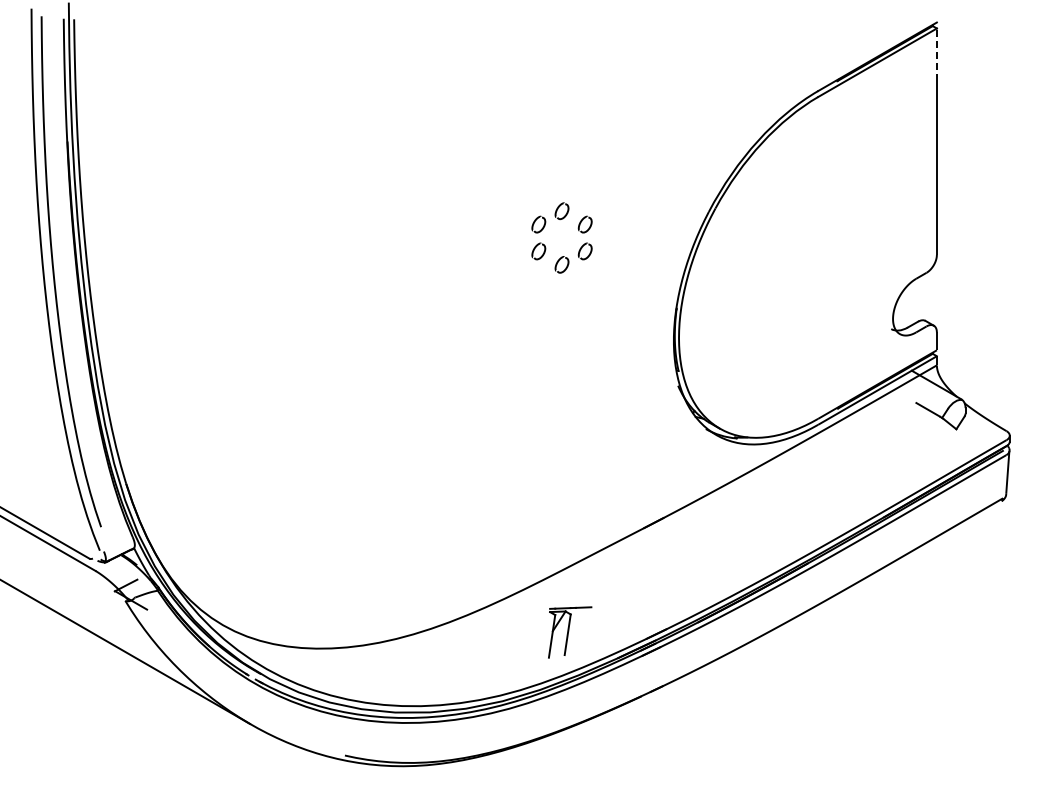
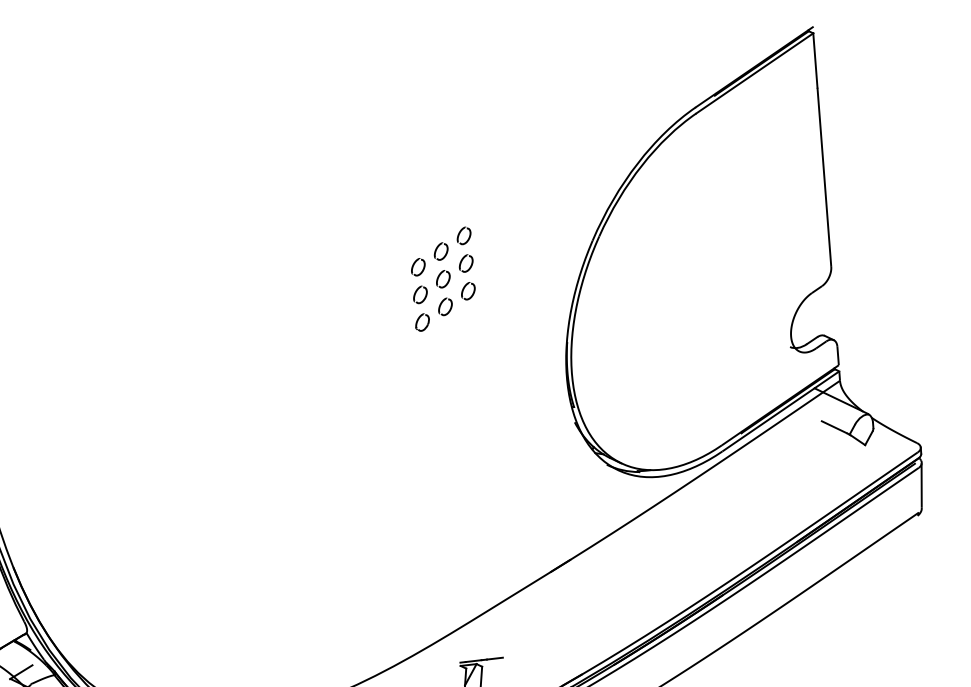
line: (936, 54) -> (814, 60), dashed -> solid
part: (584, 197) -> (463, 235), added
part: (561, 237) -> (442, 278), added
part: (538, 278) -> (422, 322), added

